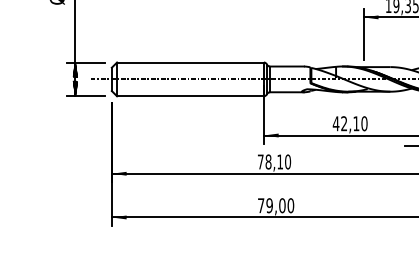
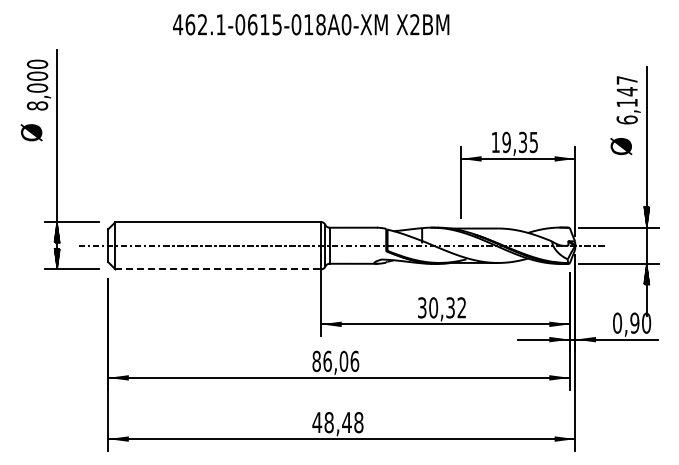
line: (190, 96) -> (218, 269), solid -> dashed
text: (349, 123) -> (441, 307), 42,10 -> 30,32
text: (274, 162) -> (335, 361), 78,10 -> 86,06
text: (275, 205) -> (337, 422), 79,00 -> 48,48

